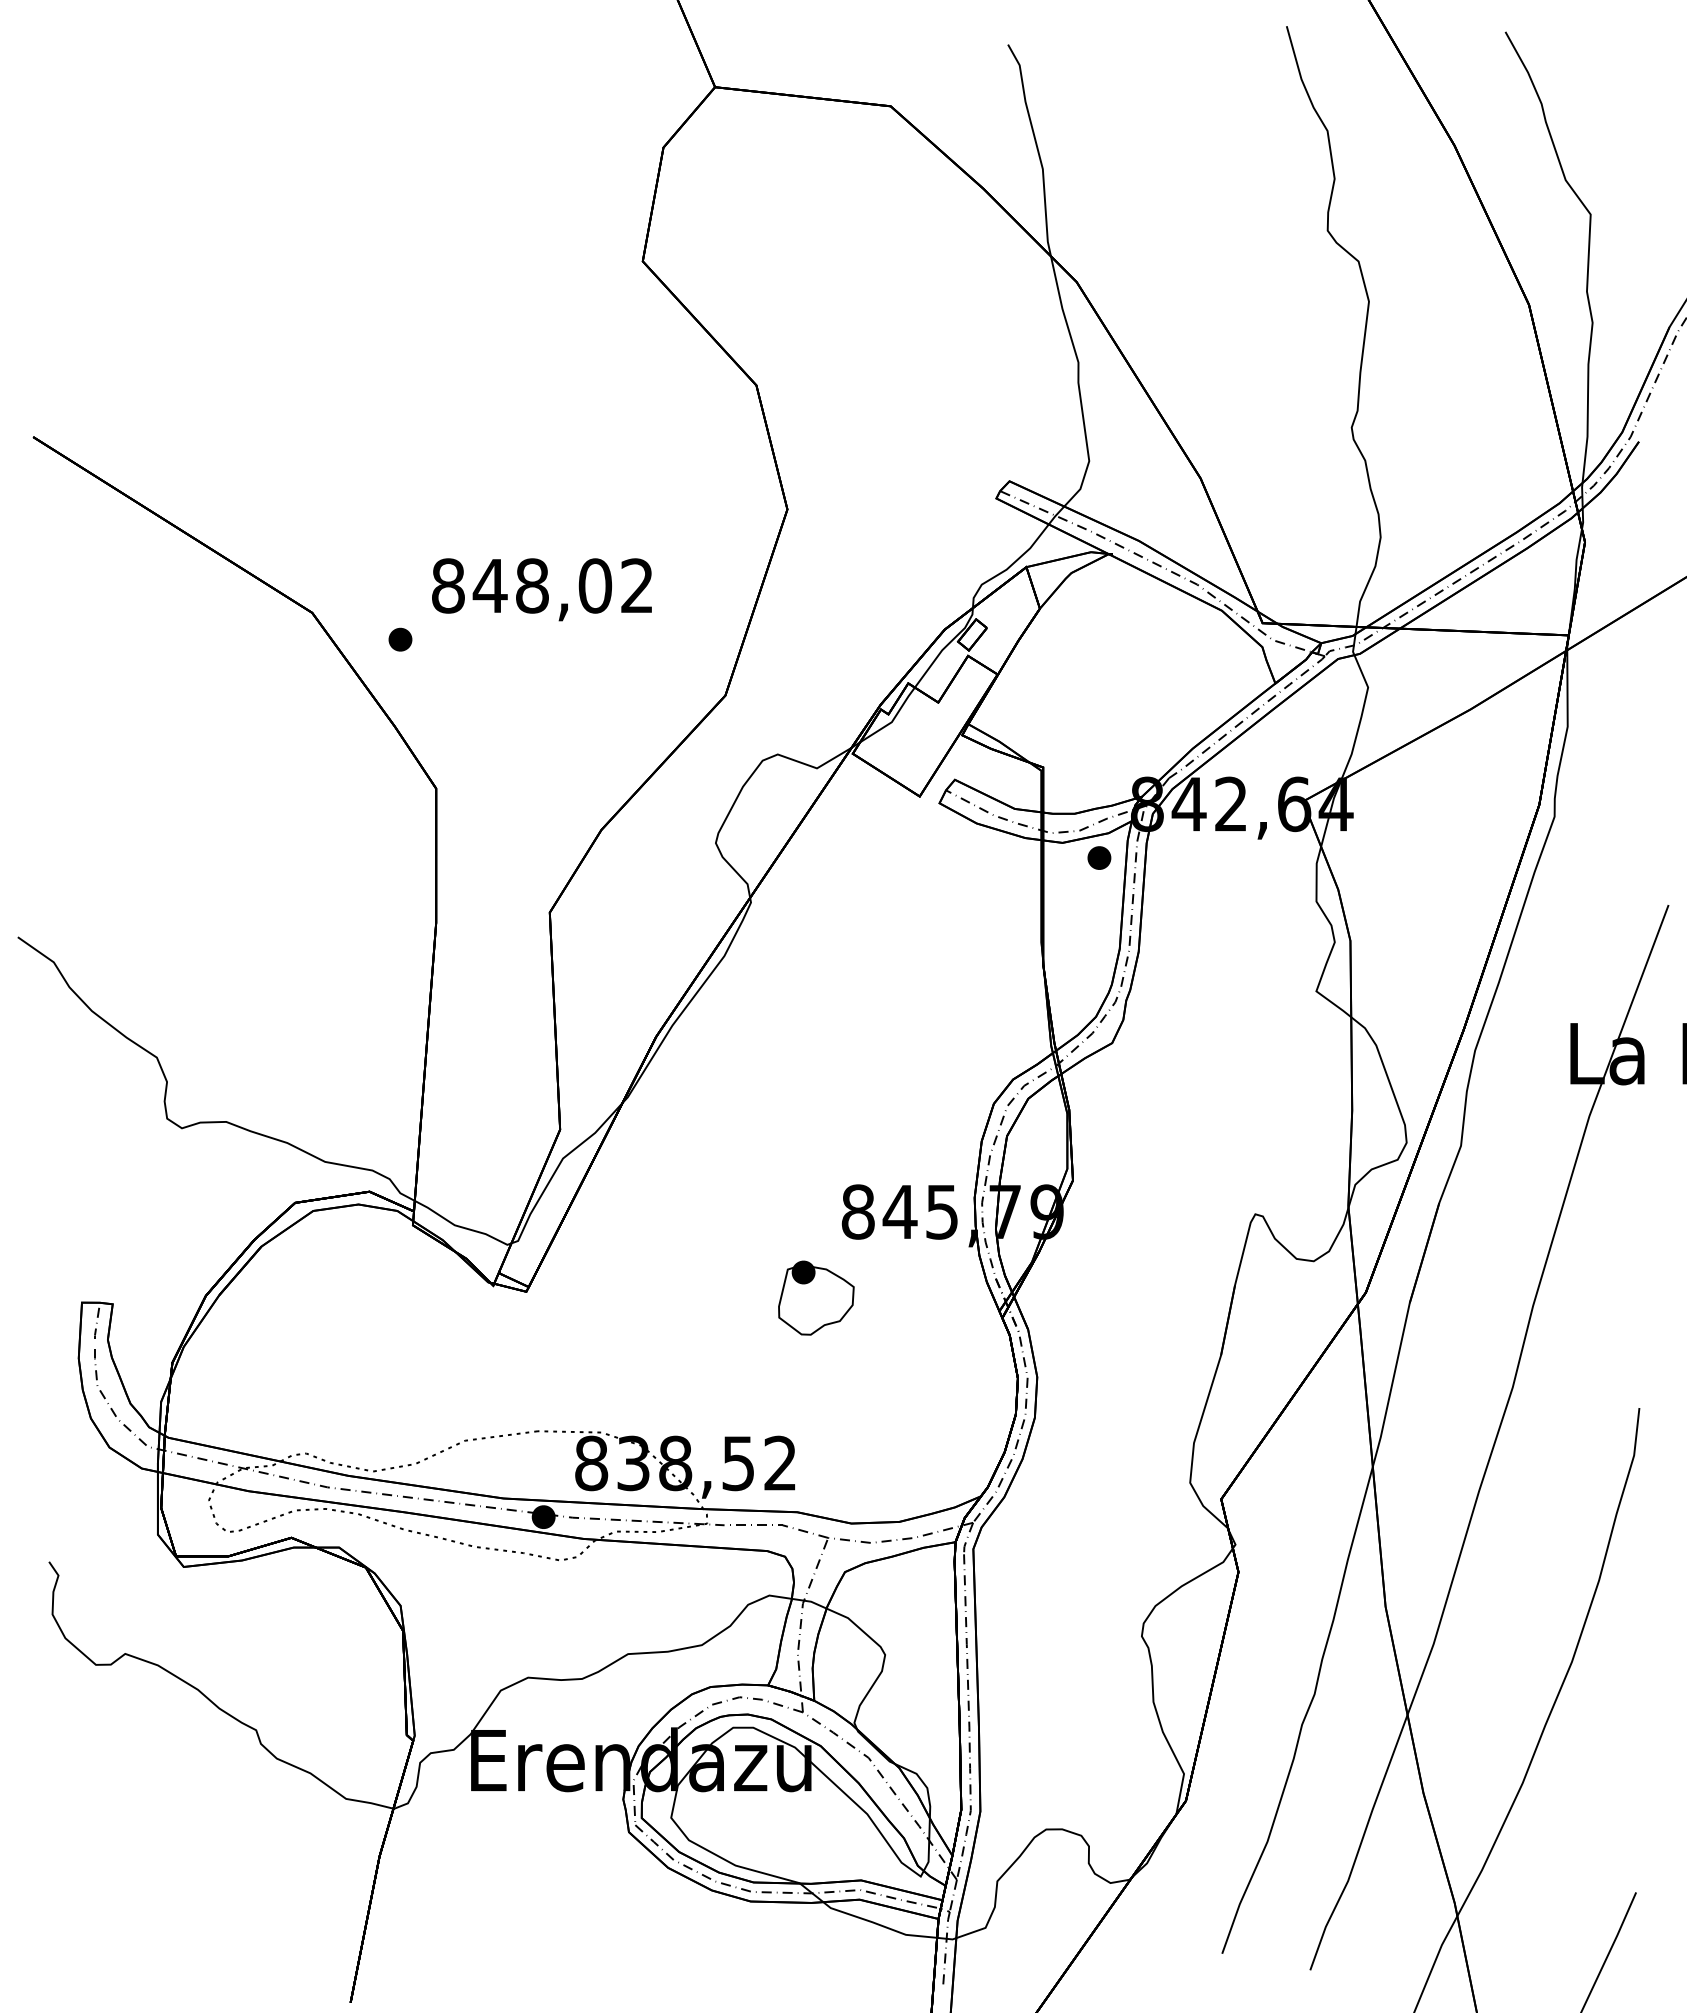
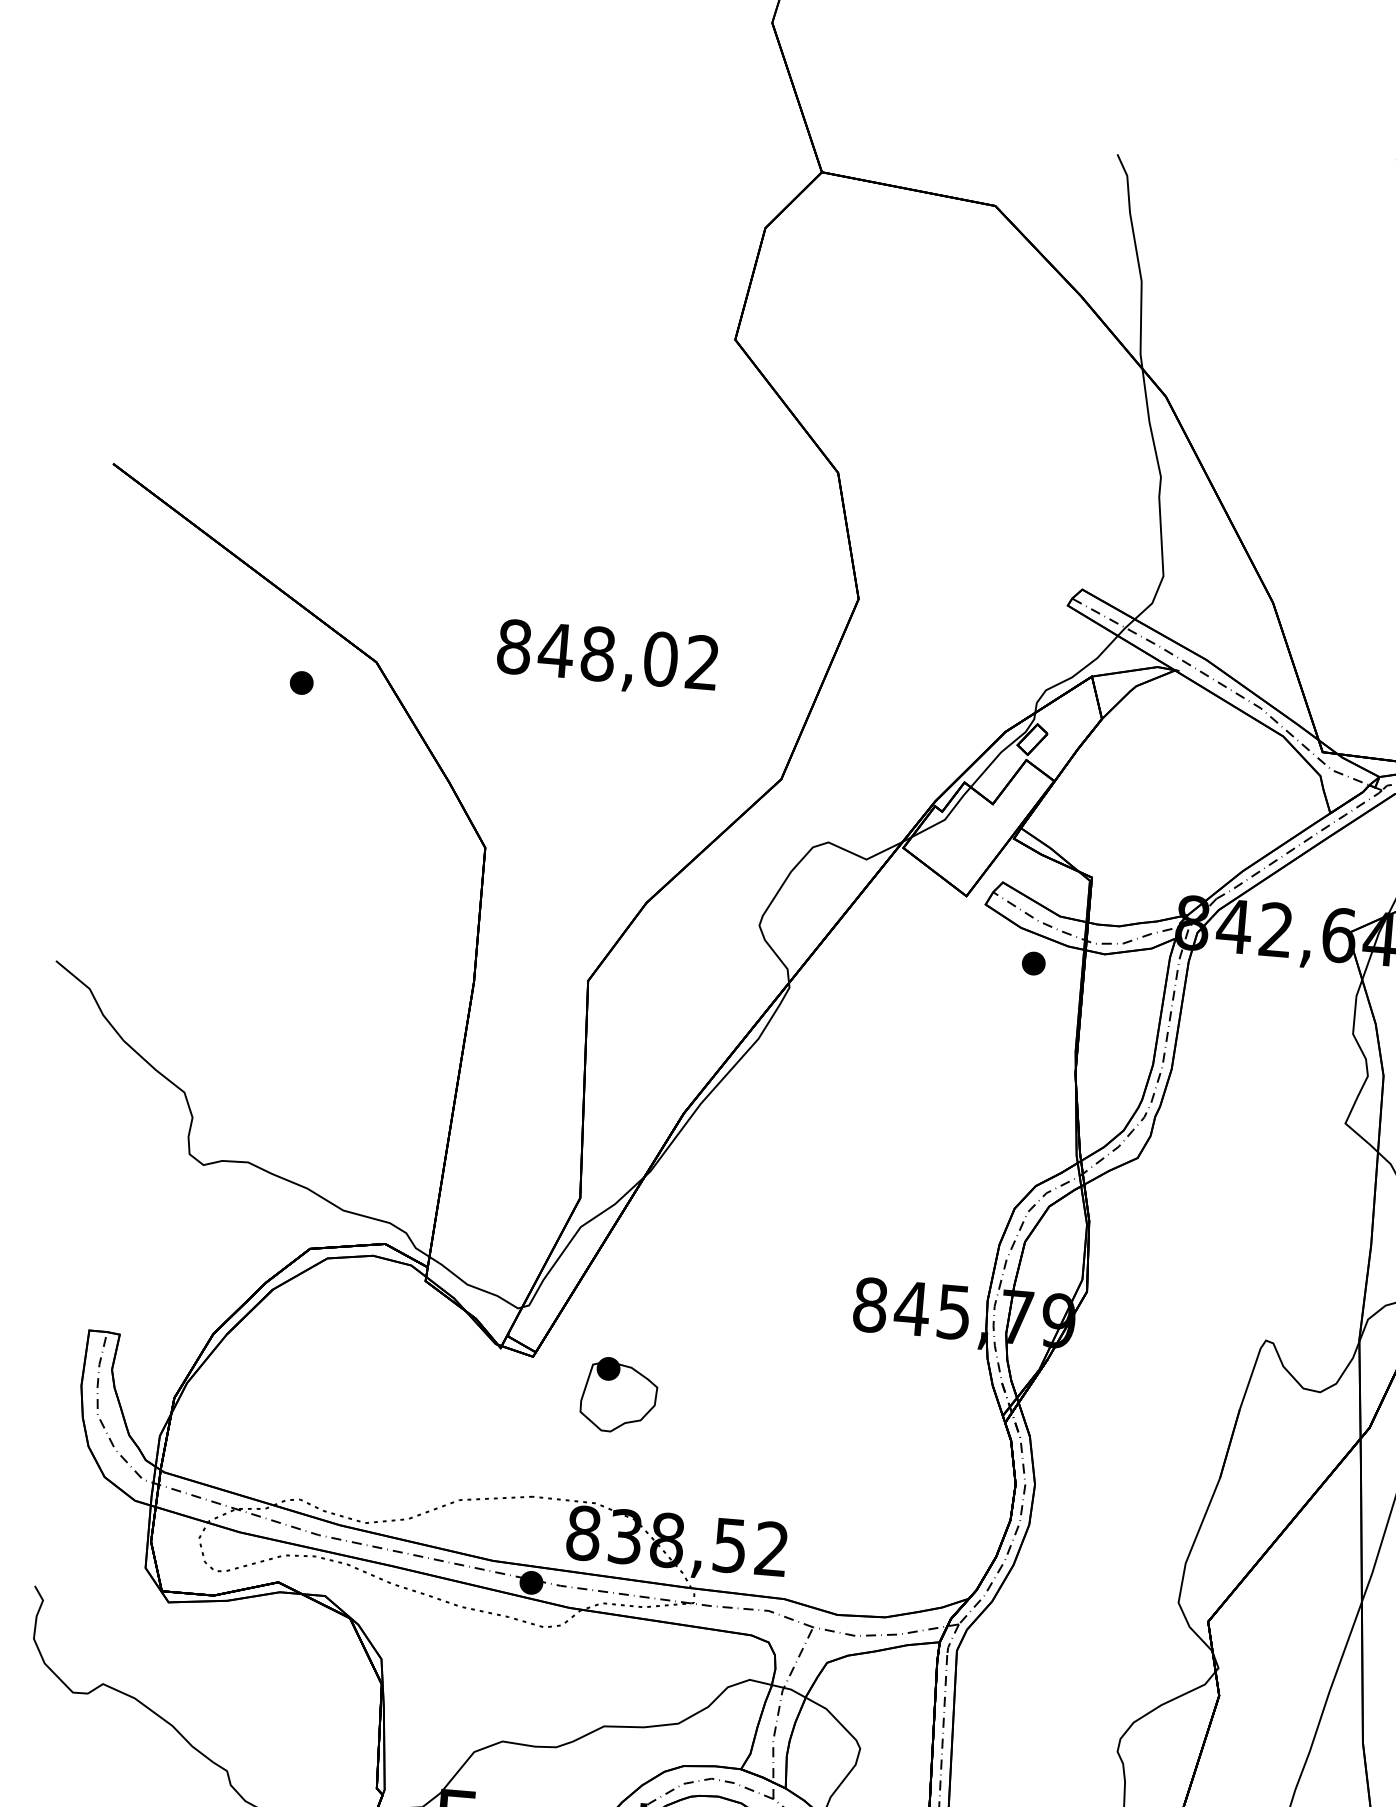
part: (400, 639) -> (301, 682), moved
part: (1099, 857) -> (1033, 963), moved
part: (816, 1297) -> (619, 1394), moved

